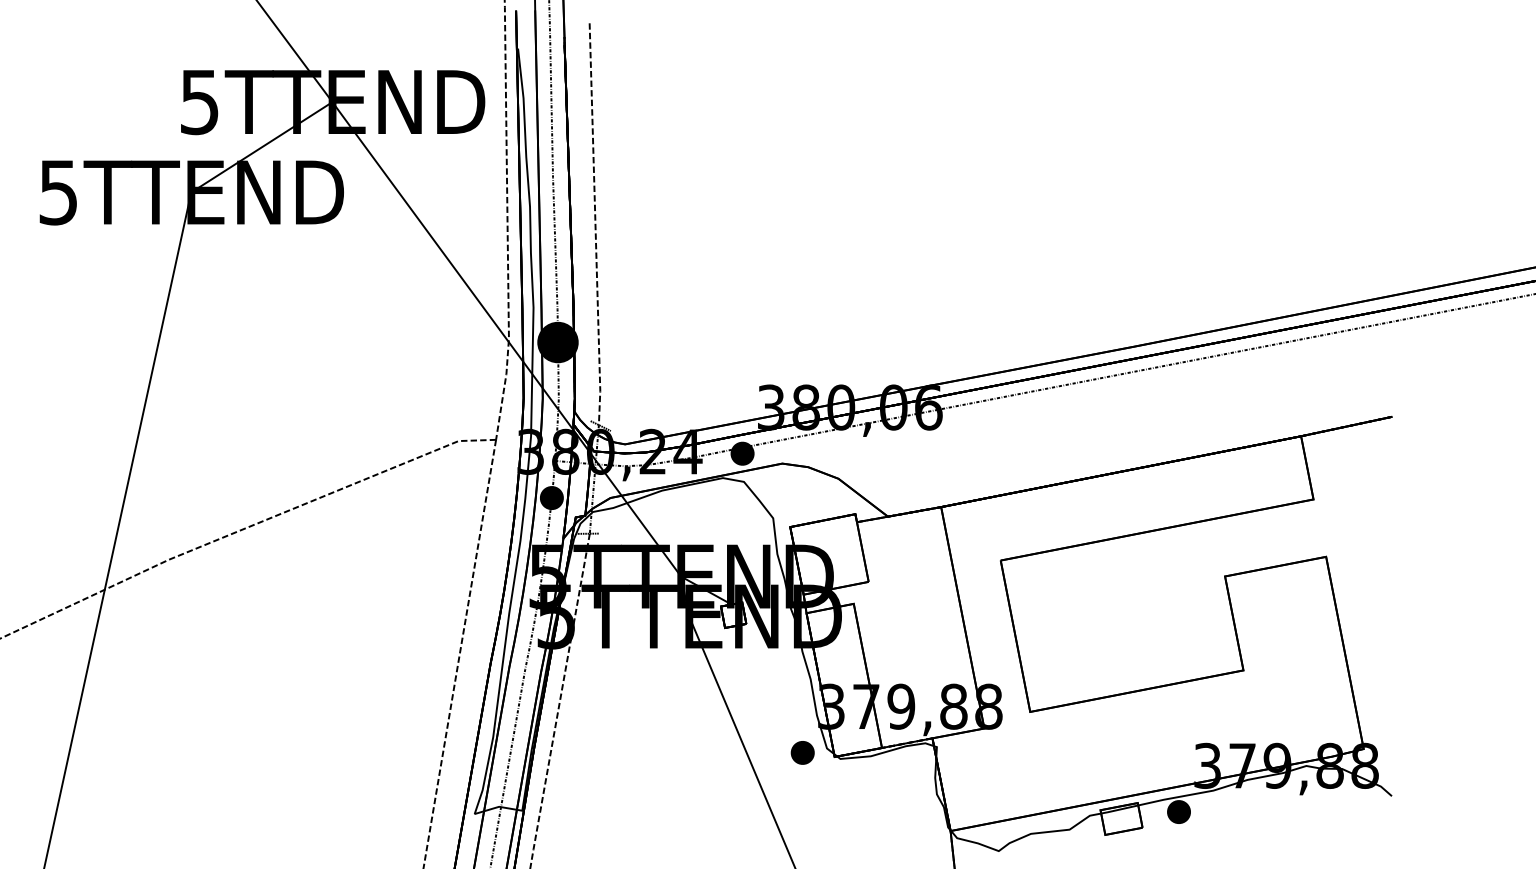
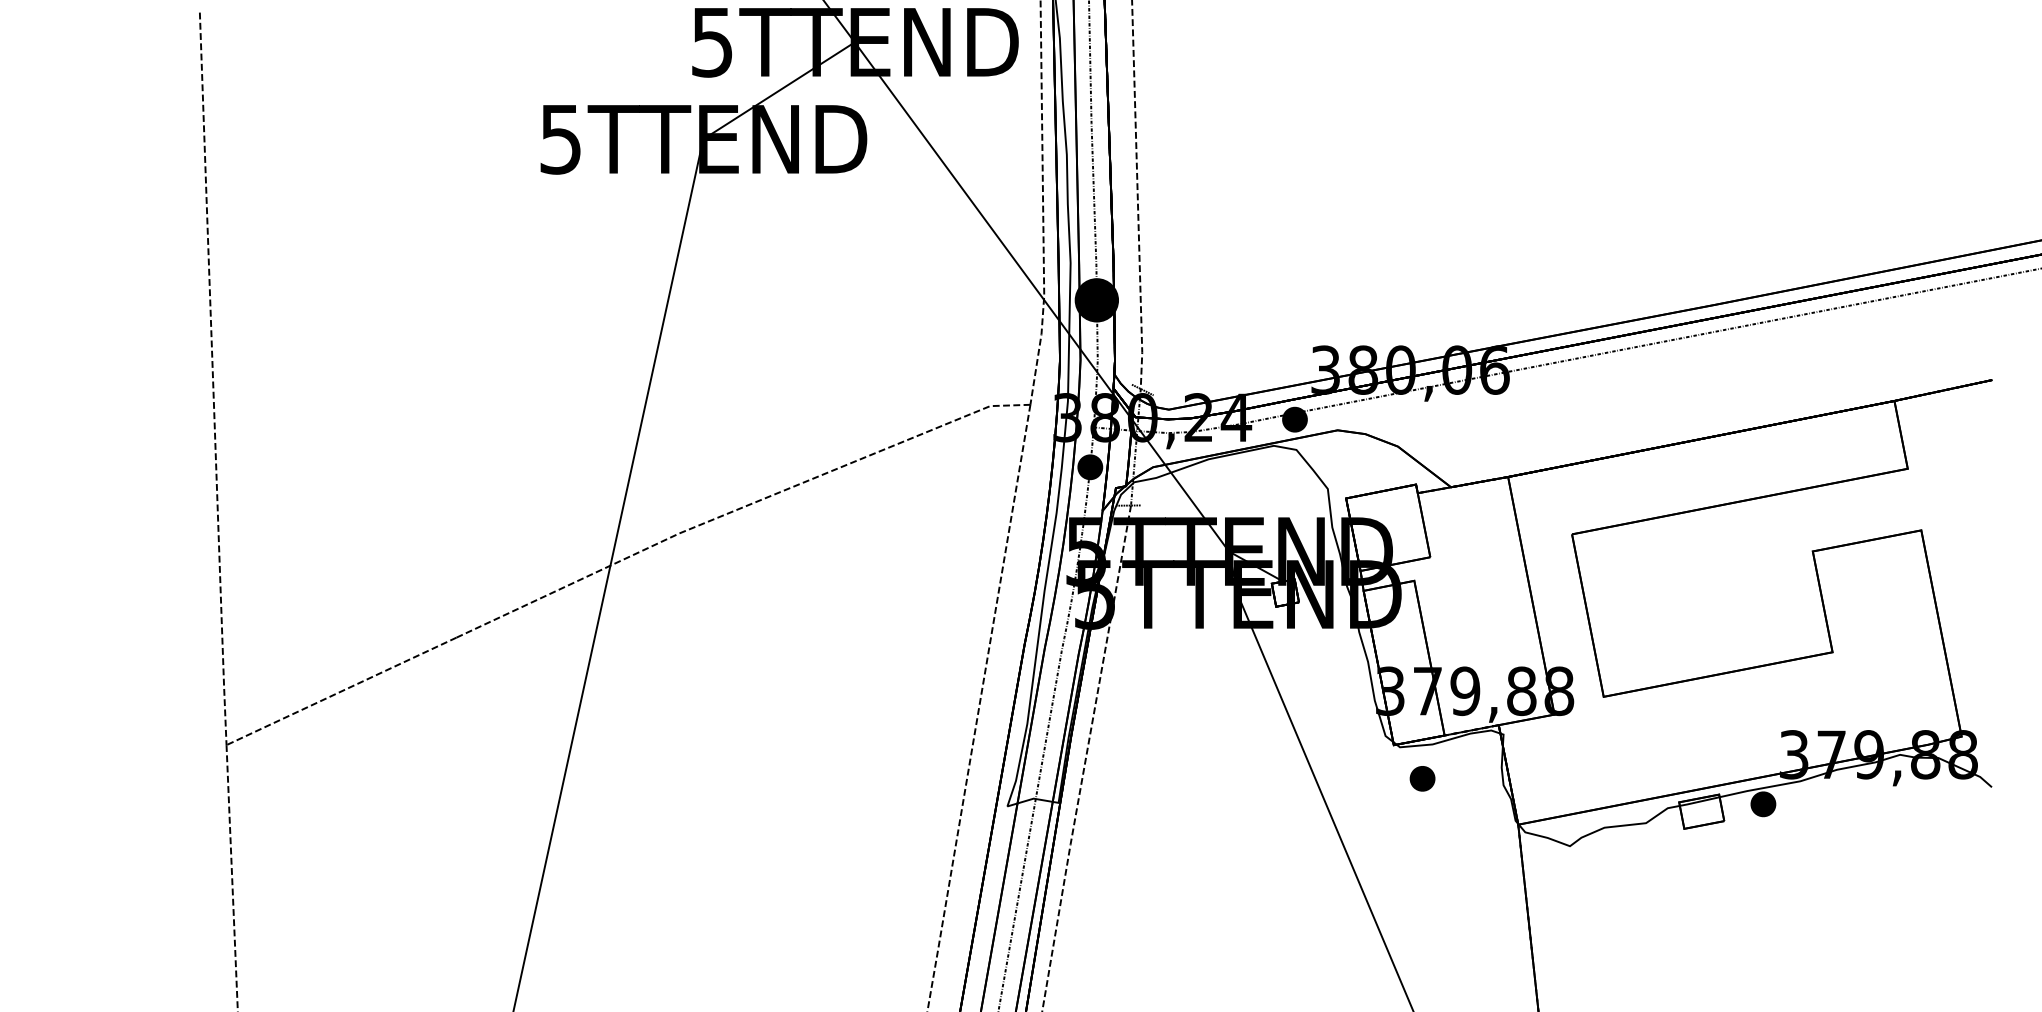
part: (802, 752) -> (1422, 778), moved

